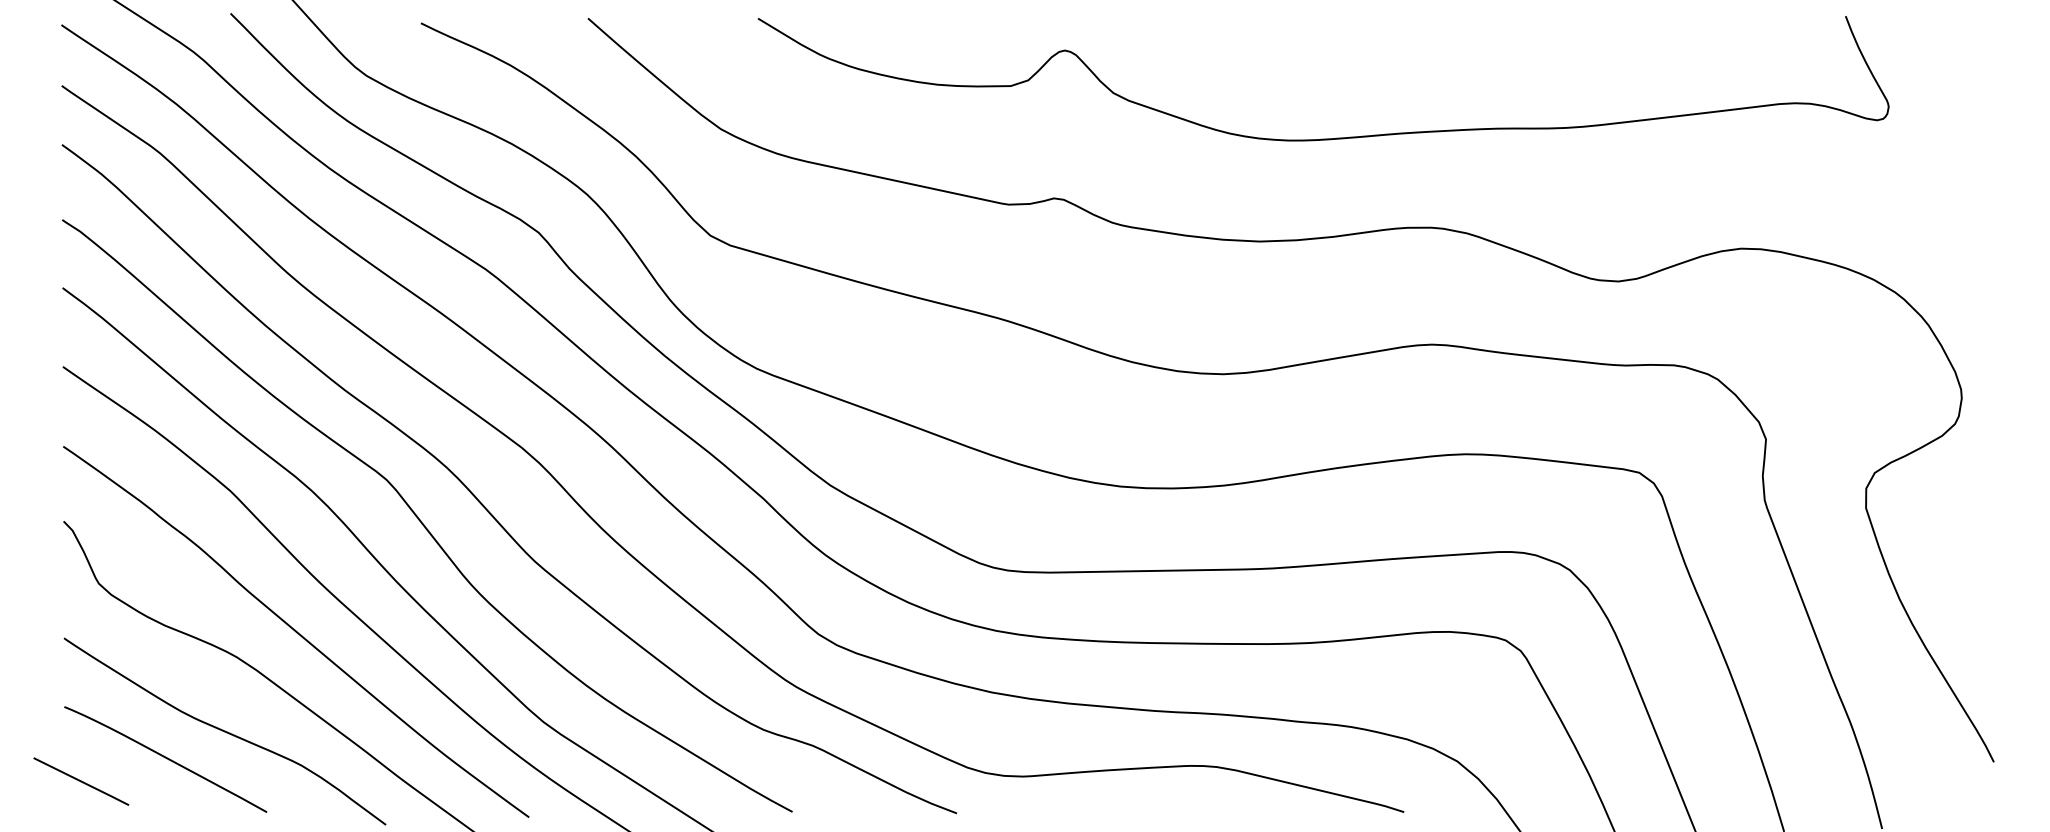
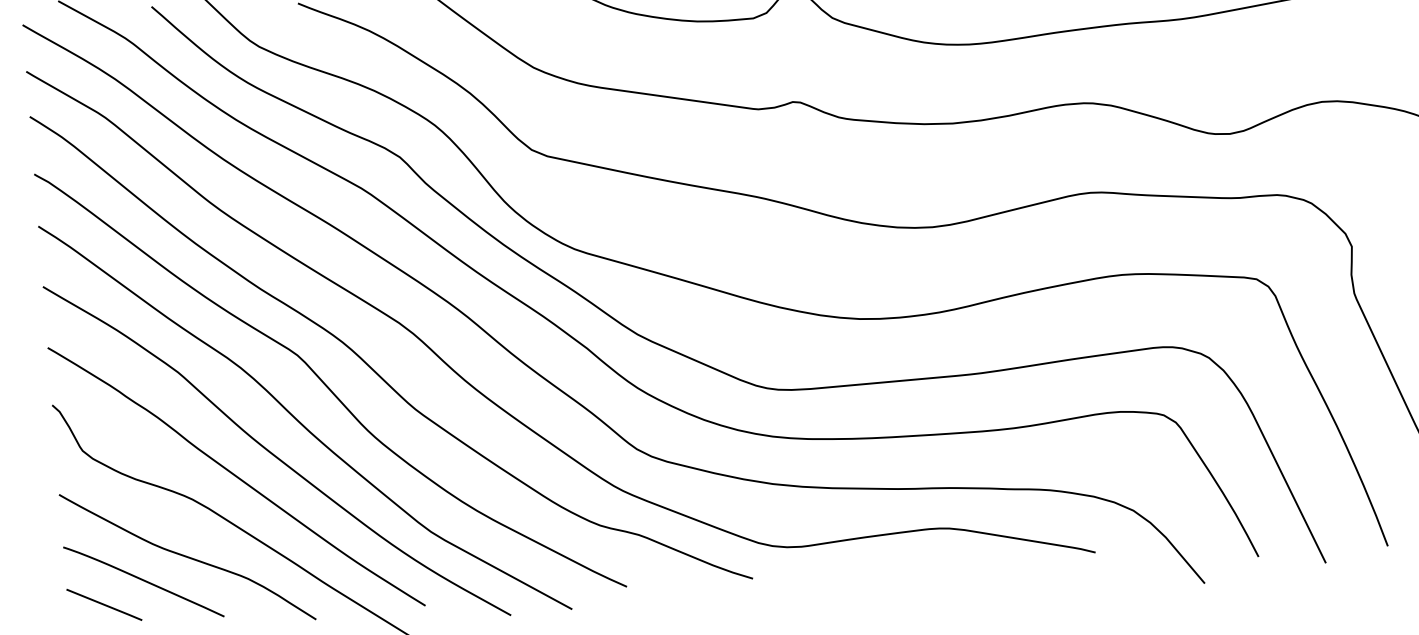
line: (81, 781) -> (104, 604), moved

